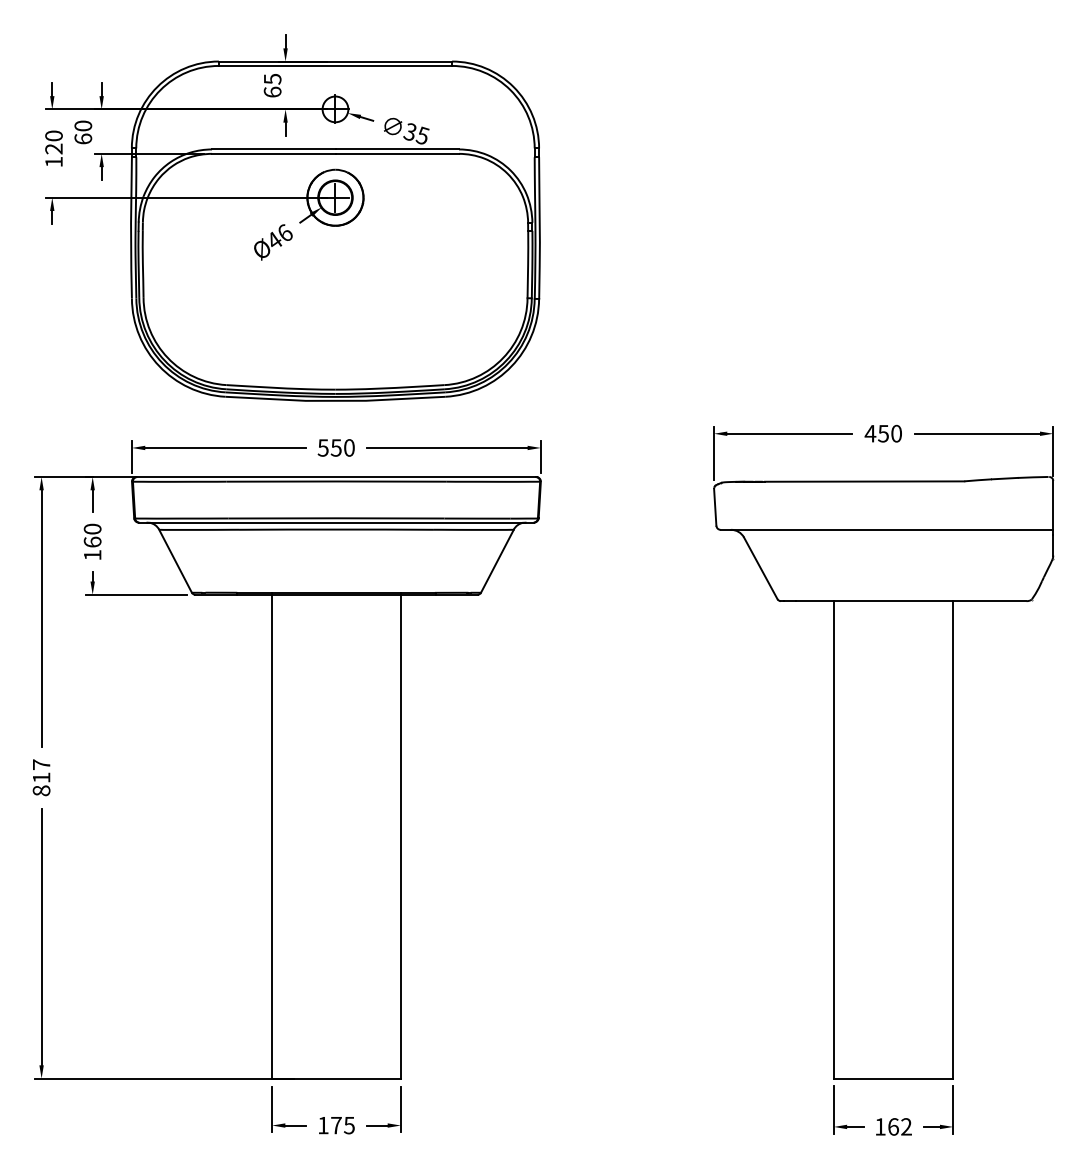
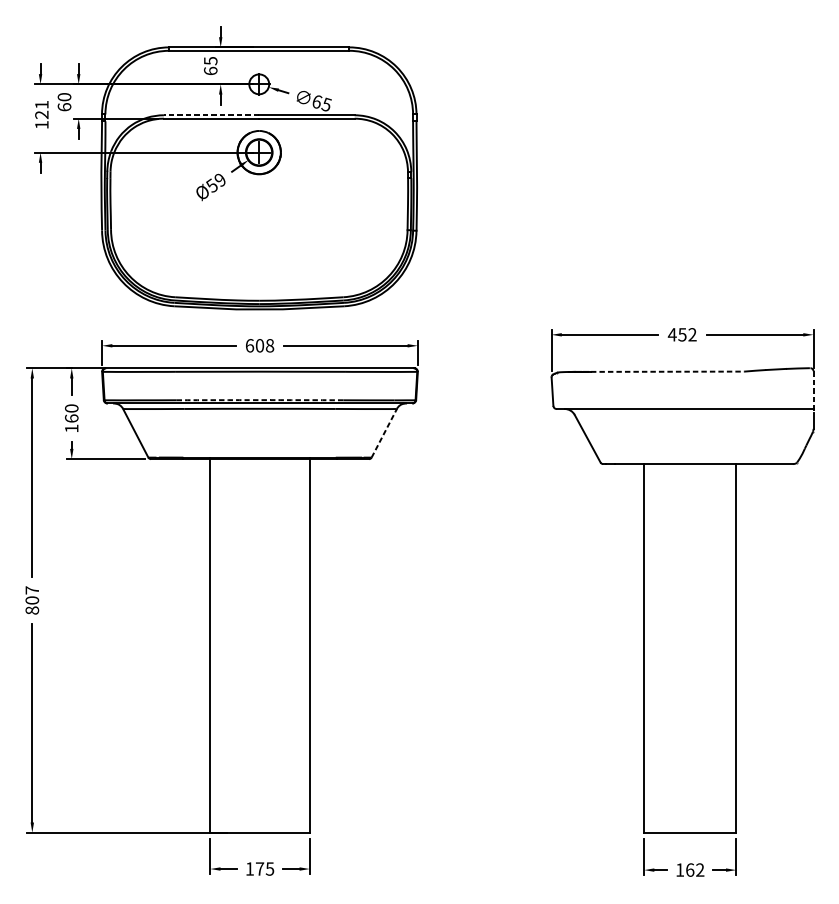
text: (410, 131) -> (317, 101), 35 -> 65
text: (53, 135) -> (41, 104), 120 -> 121
line: (273, 149) -> (211, 115), solid -> dashed
text: (279, 236) -> (216, 182), Ø46 -> Ø59
text: (896, 433) -> (692, 334), 450 -> 452
text: (335, 447) -> (259, 345), 550 -> 608
line: (864, 481) -> (667, 371), solid -> dashed
line: (1053, 507) -> (813, 391), solid -> dashed
arc: (336, 518) -> (260, 400), solid -> dashed
line: (497, 560) -> (384, 432), solid -> dashed
text: (41, 777) -> (32, 600), 817 -> 807

